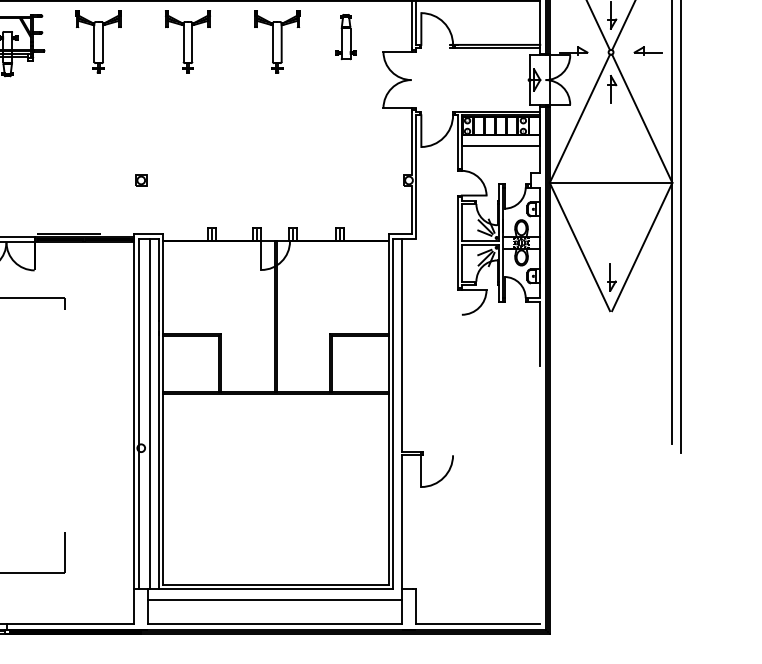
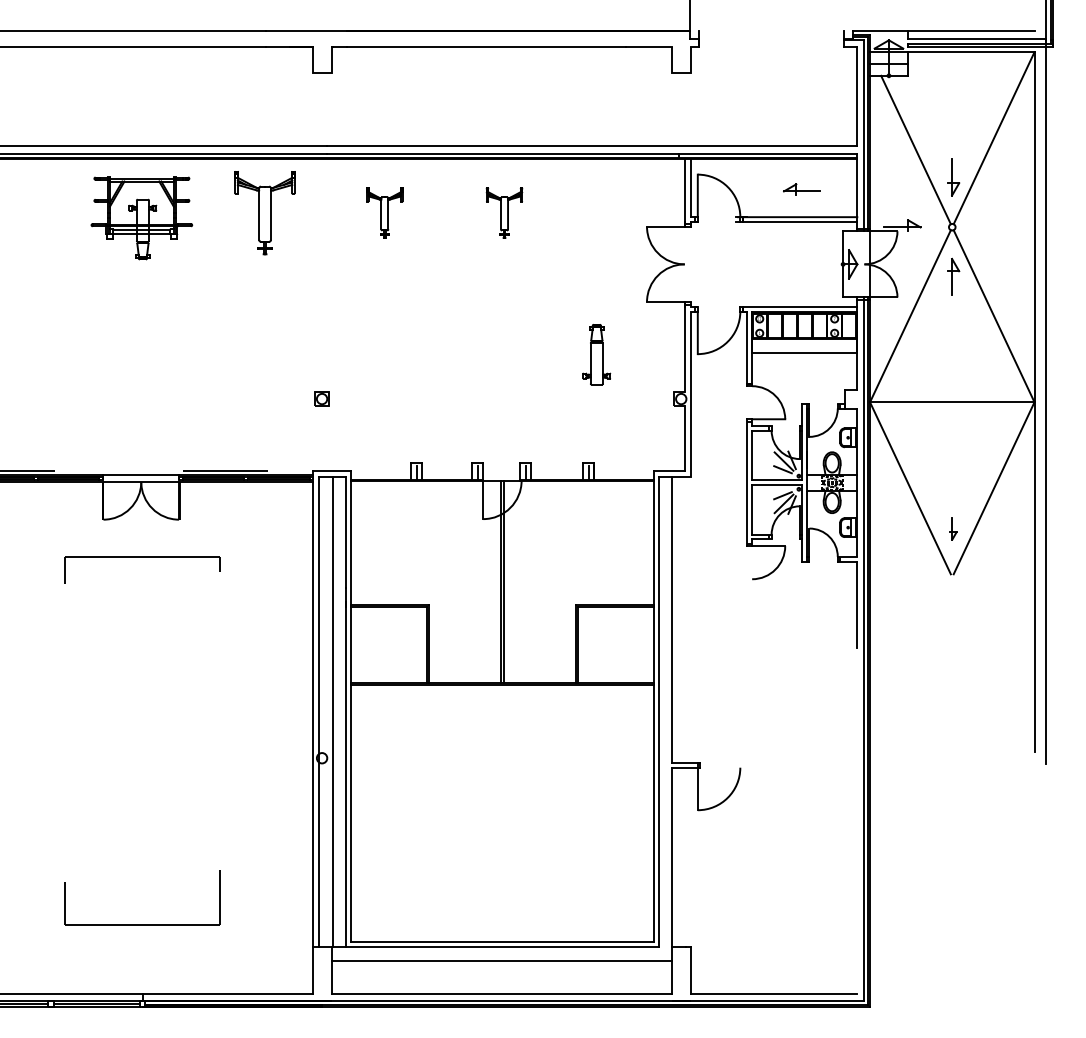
part: (345, 36) -> (596, 354), moved
part: (187, 42) -> (384, 213), size x0.6
part: (277, 42) -> (504, 213), size x0.6
part: (647, 51) -> (801, 189), moved
part: (611, 276) -> (953, 528), size x0.6

